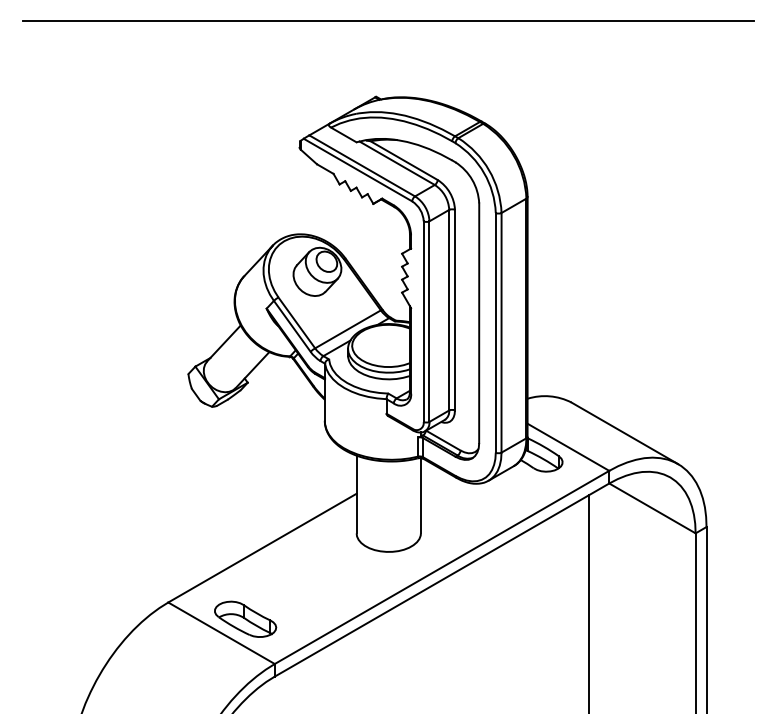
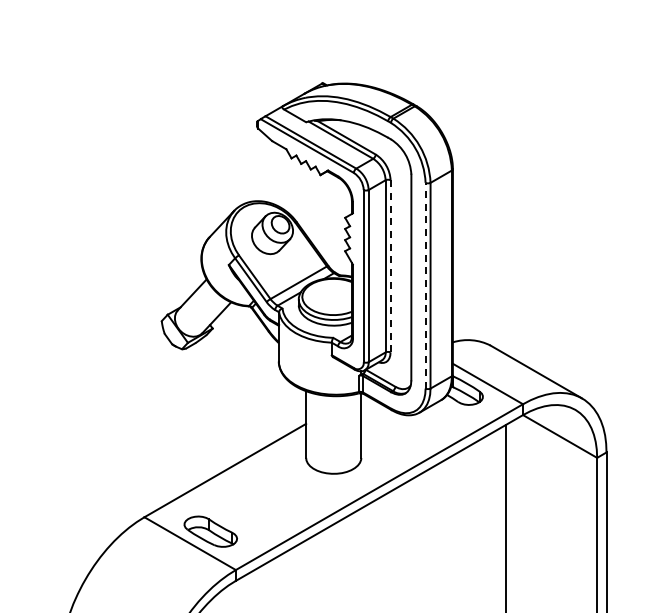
line: (388, 21) -> (333, 18), removed
line: (454, 310) -> (390, 266), solid -> dashed
line: (495, 332) -> (425, 285), solid -> dashed

